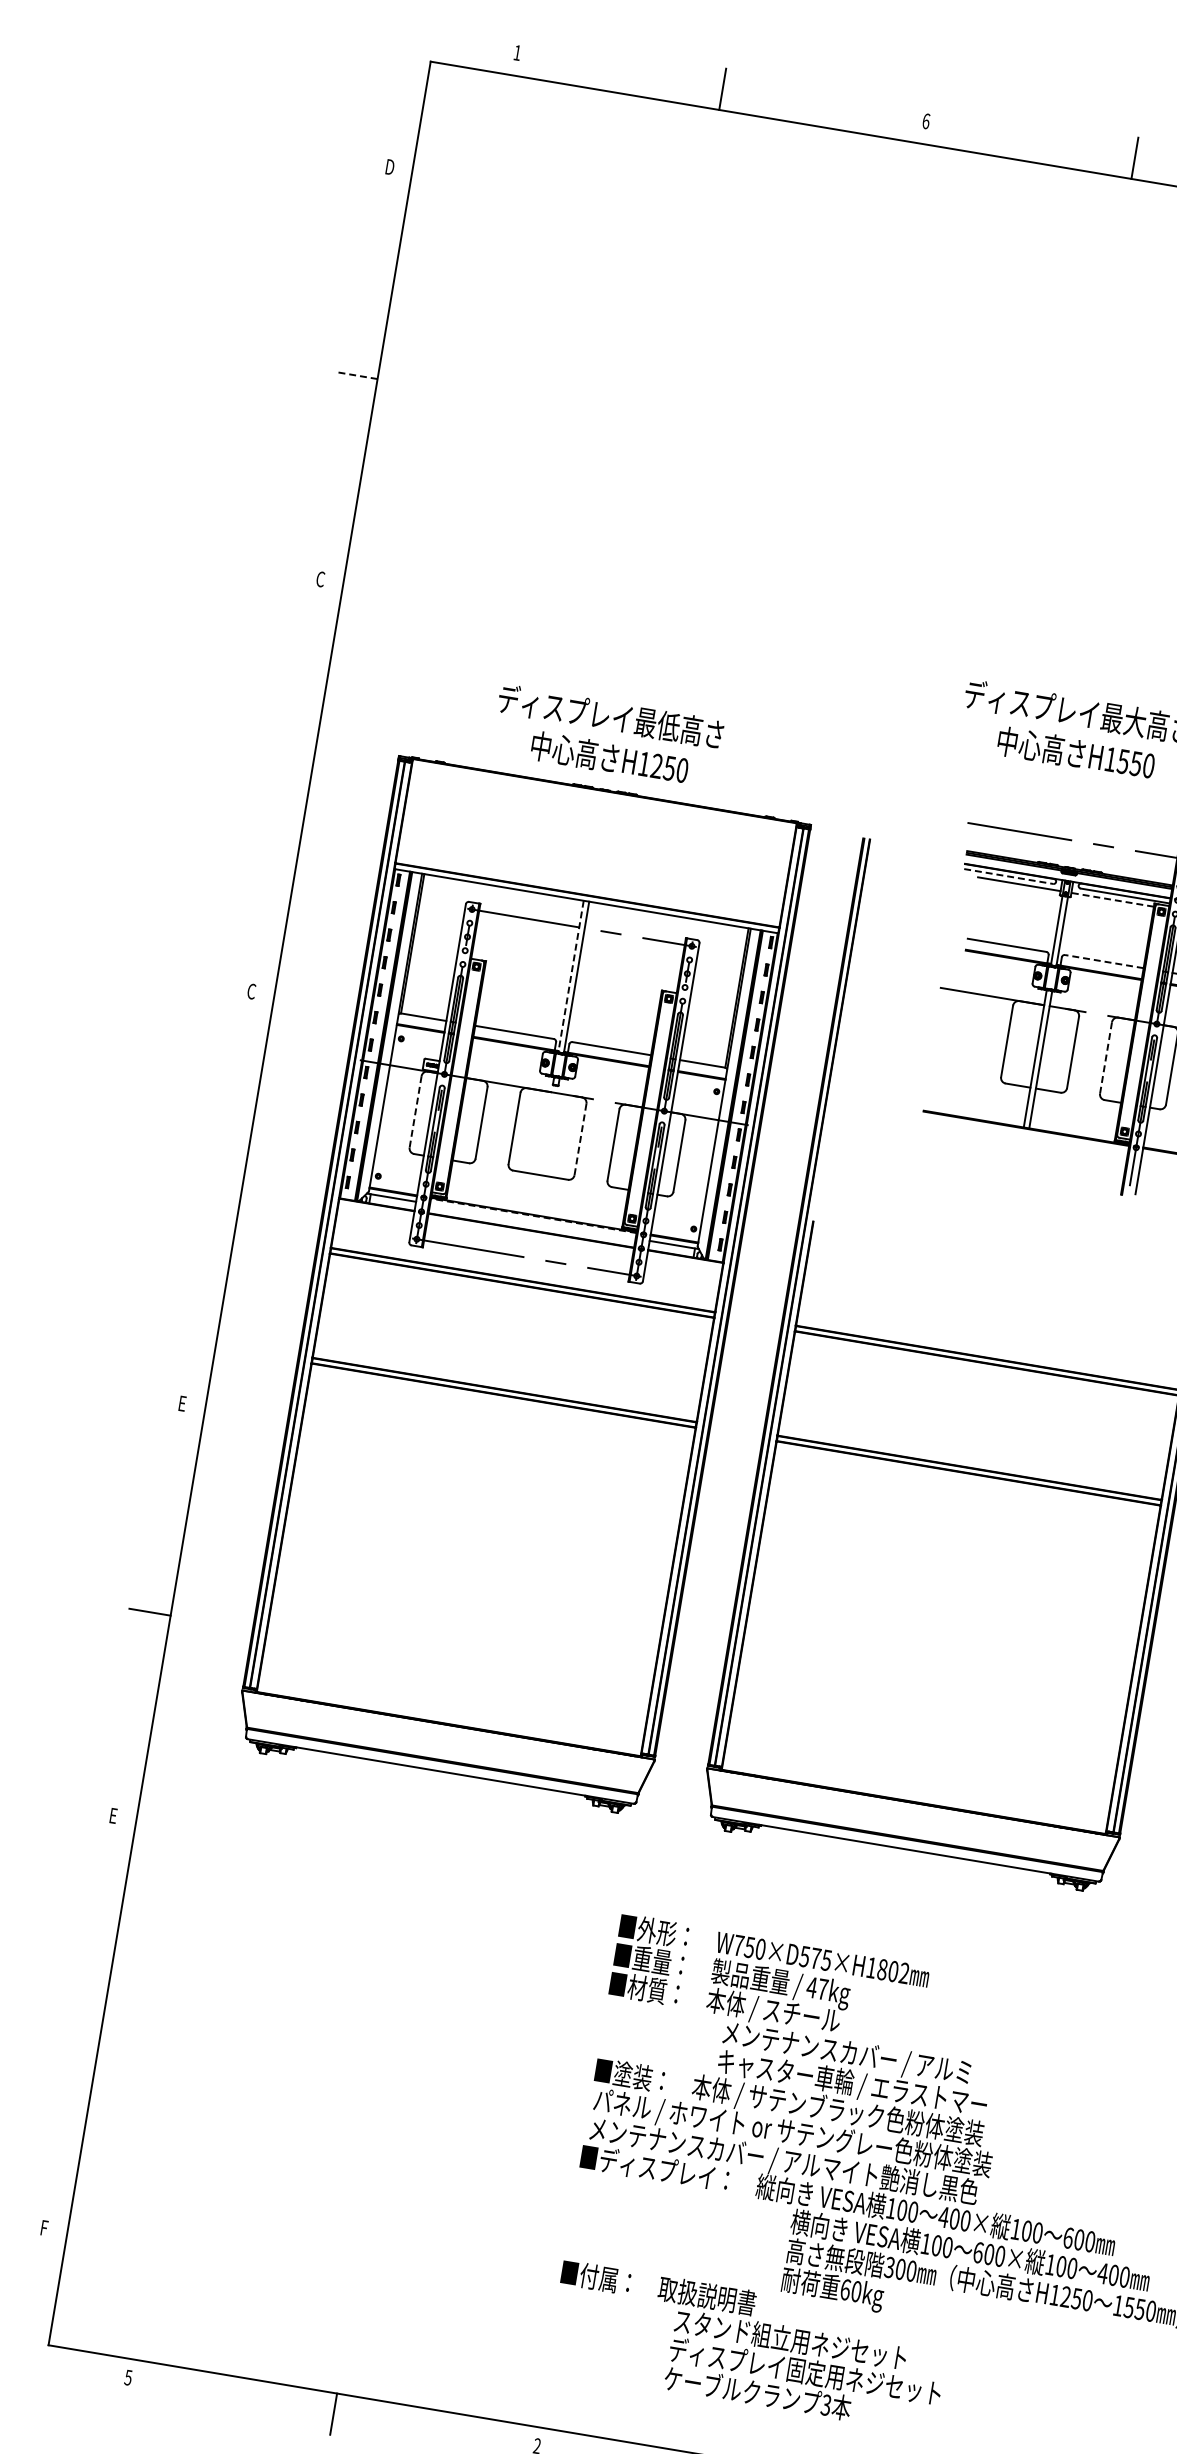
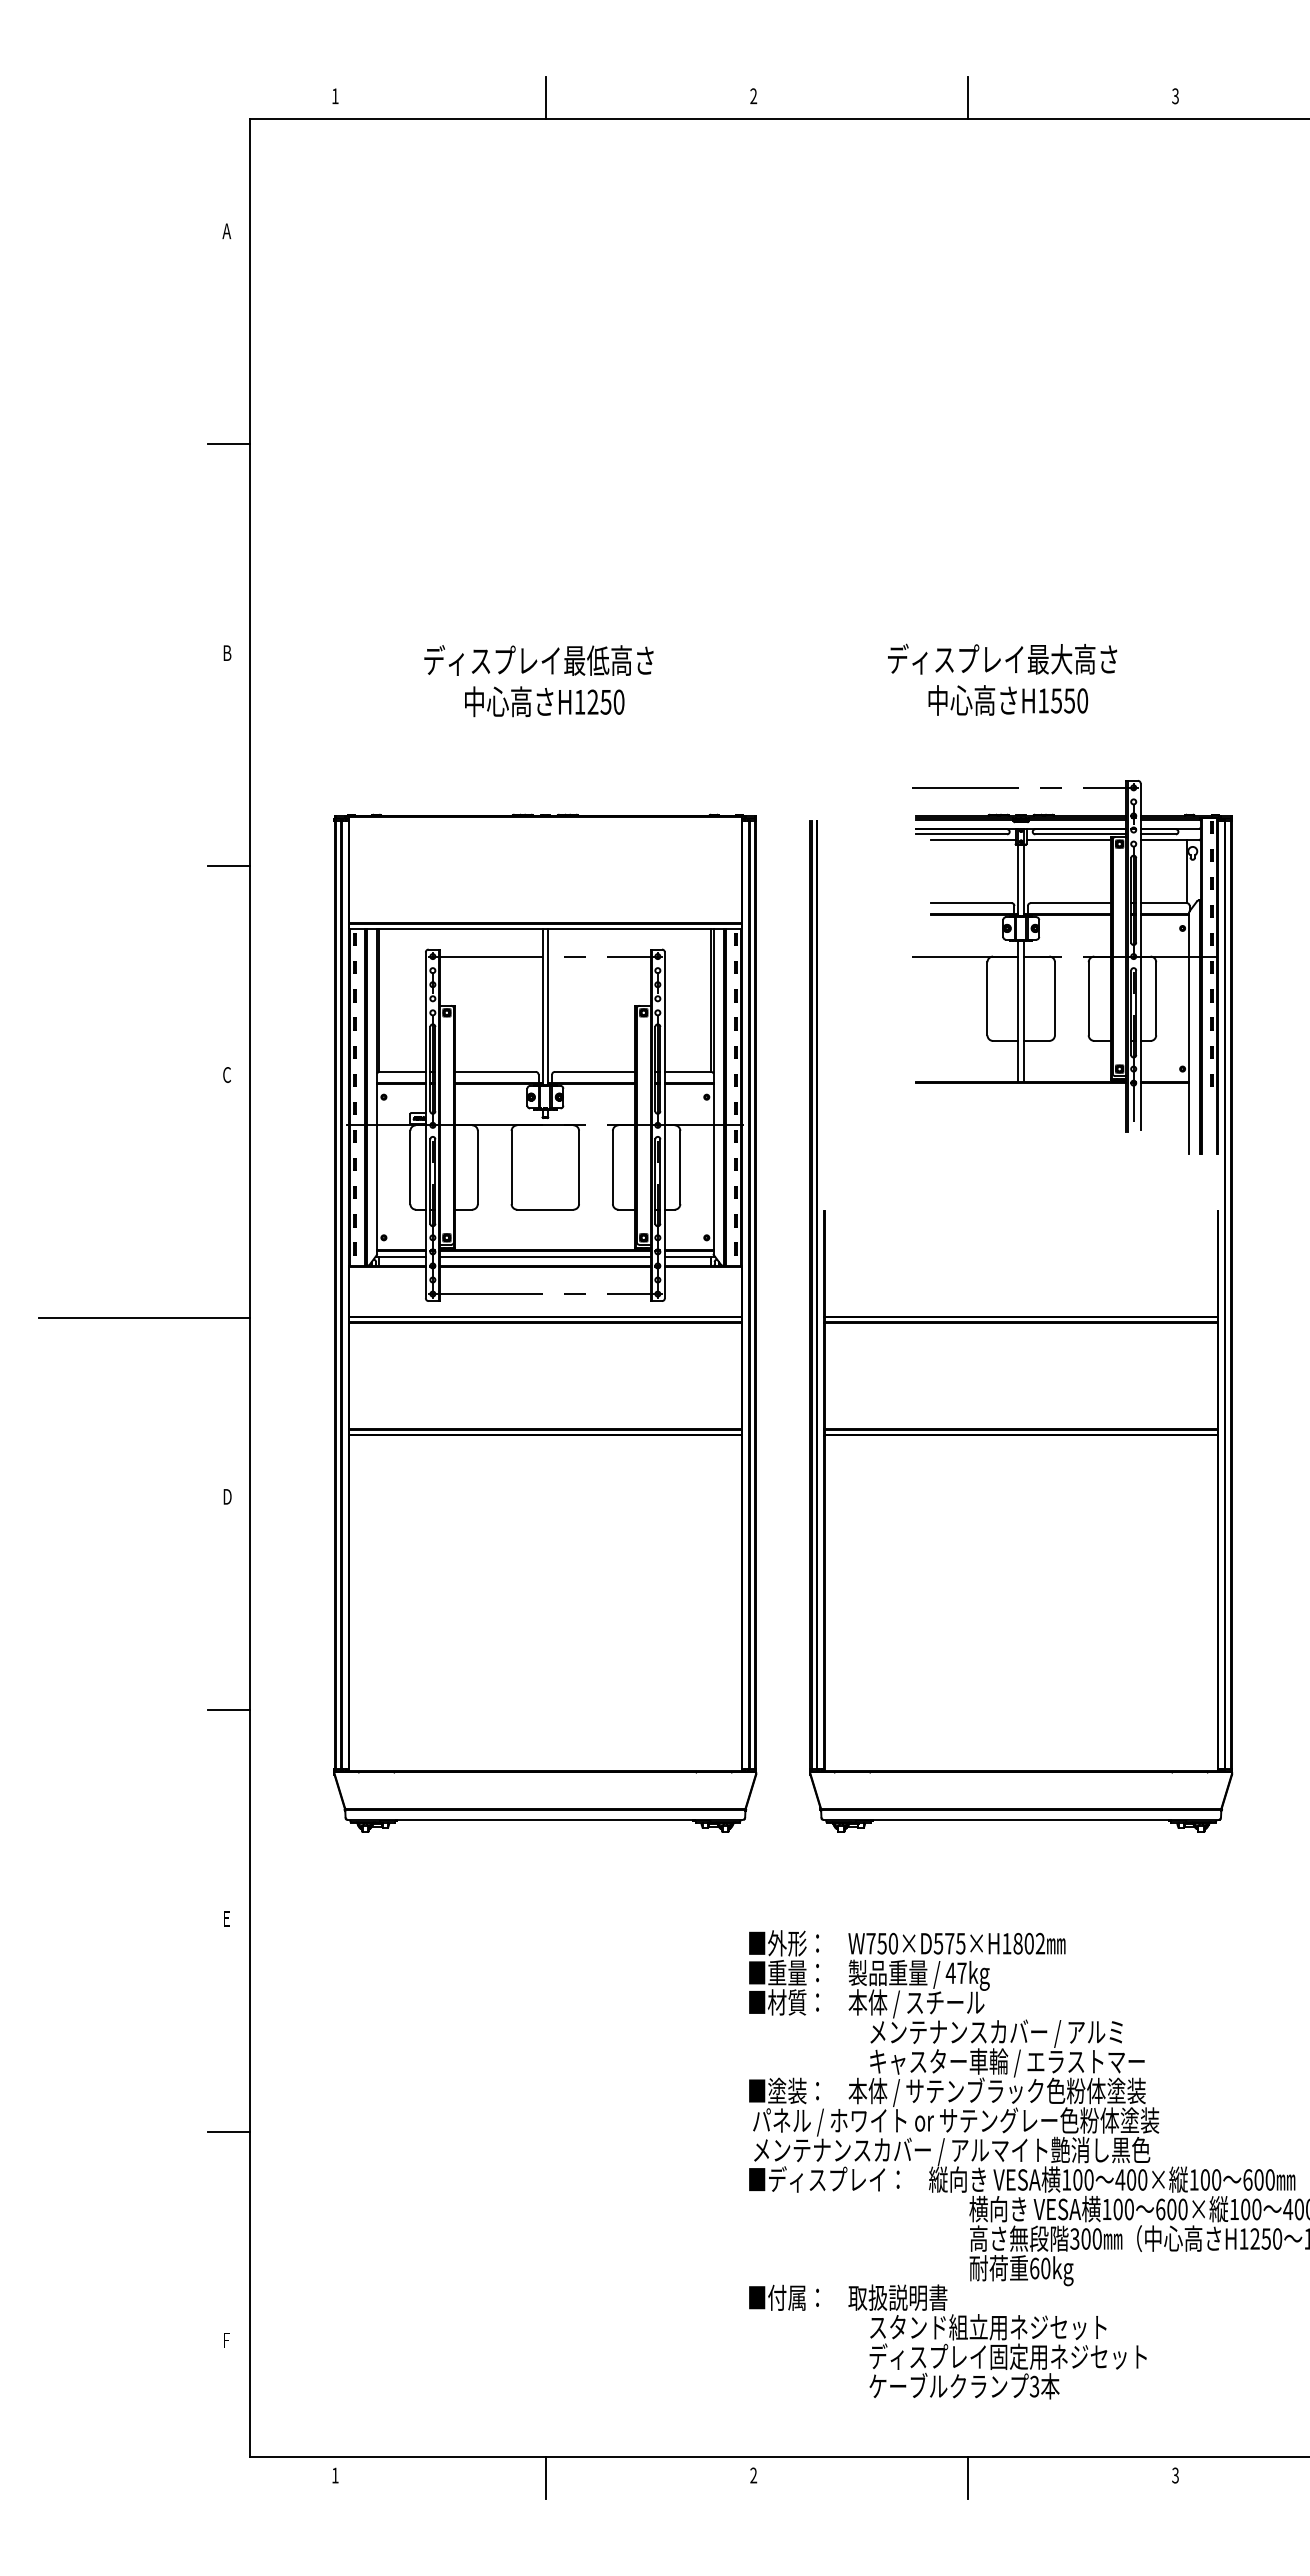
text: (926, 121) -> (753, 96), 6 -> 2
text: (389, 167) -> (226, 231), D -> A
line: (356, 375) -> (228, 444), dashed -> solid
text: (320, 579) -> (227, 653), C -> B
text: (607, 737) -> (538, 681), moved
line: (288, 788) -> (229, 866), added
line: (1008, 876) -> (961, 834), dashed -> solid
line: (1112, 899) -> (1068, 840), dashed -> solid
line: (1103, 961) -> (1070, 903), dashed -> solid
line: (571, 976) -> (542, 1006), dashed -> solid
line: (1105, 1057) -> (1088, 998), dashed -> solid
line: (415, 1111) -> (410, 1167), dashed -> solid
line: (580, 1139) -> (579, 1167), dashed -> solid
line: (131, 1214) -> (144, 1317), added
line: (532, 1215) -> (544, 1251), dashed -> solid
line: (533, 1220) -> (545, 1256), added
text: (183, 1403) -> (227, 1496), E -> D
line: (81, 2024) -> (229, 2131), added
text: (127, 2377) -> (334, 2475), 5 -> 1

